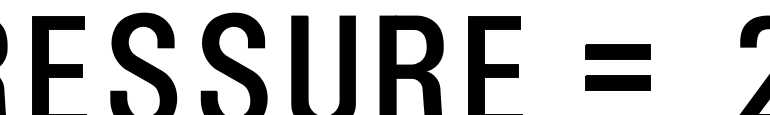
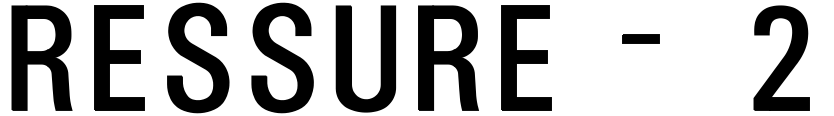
part: (618, 52) -> (640, 39), size x0.6
part: (618, 83) -> (640, 68), removed

